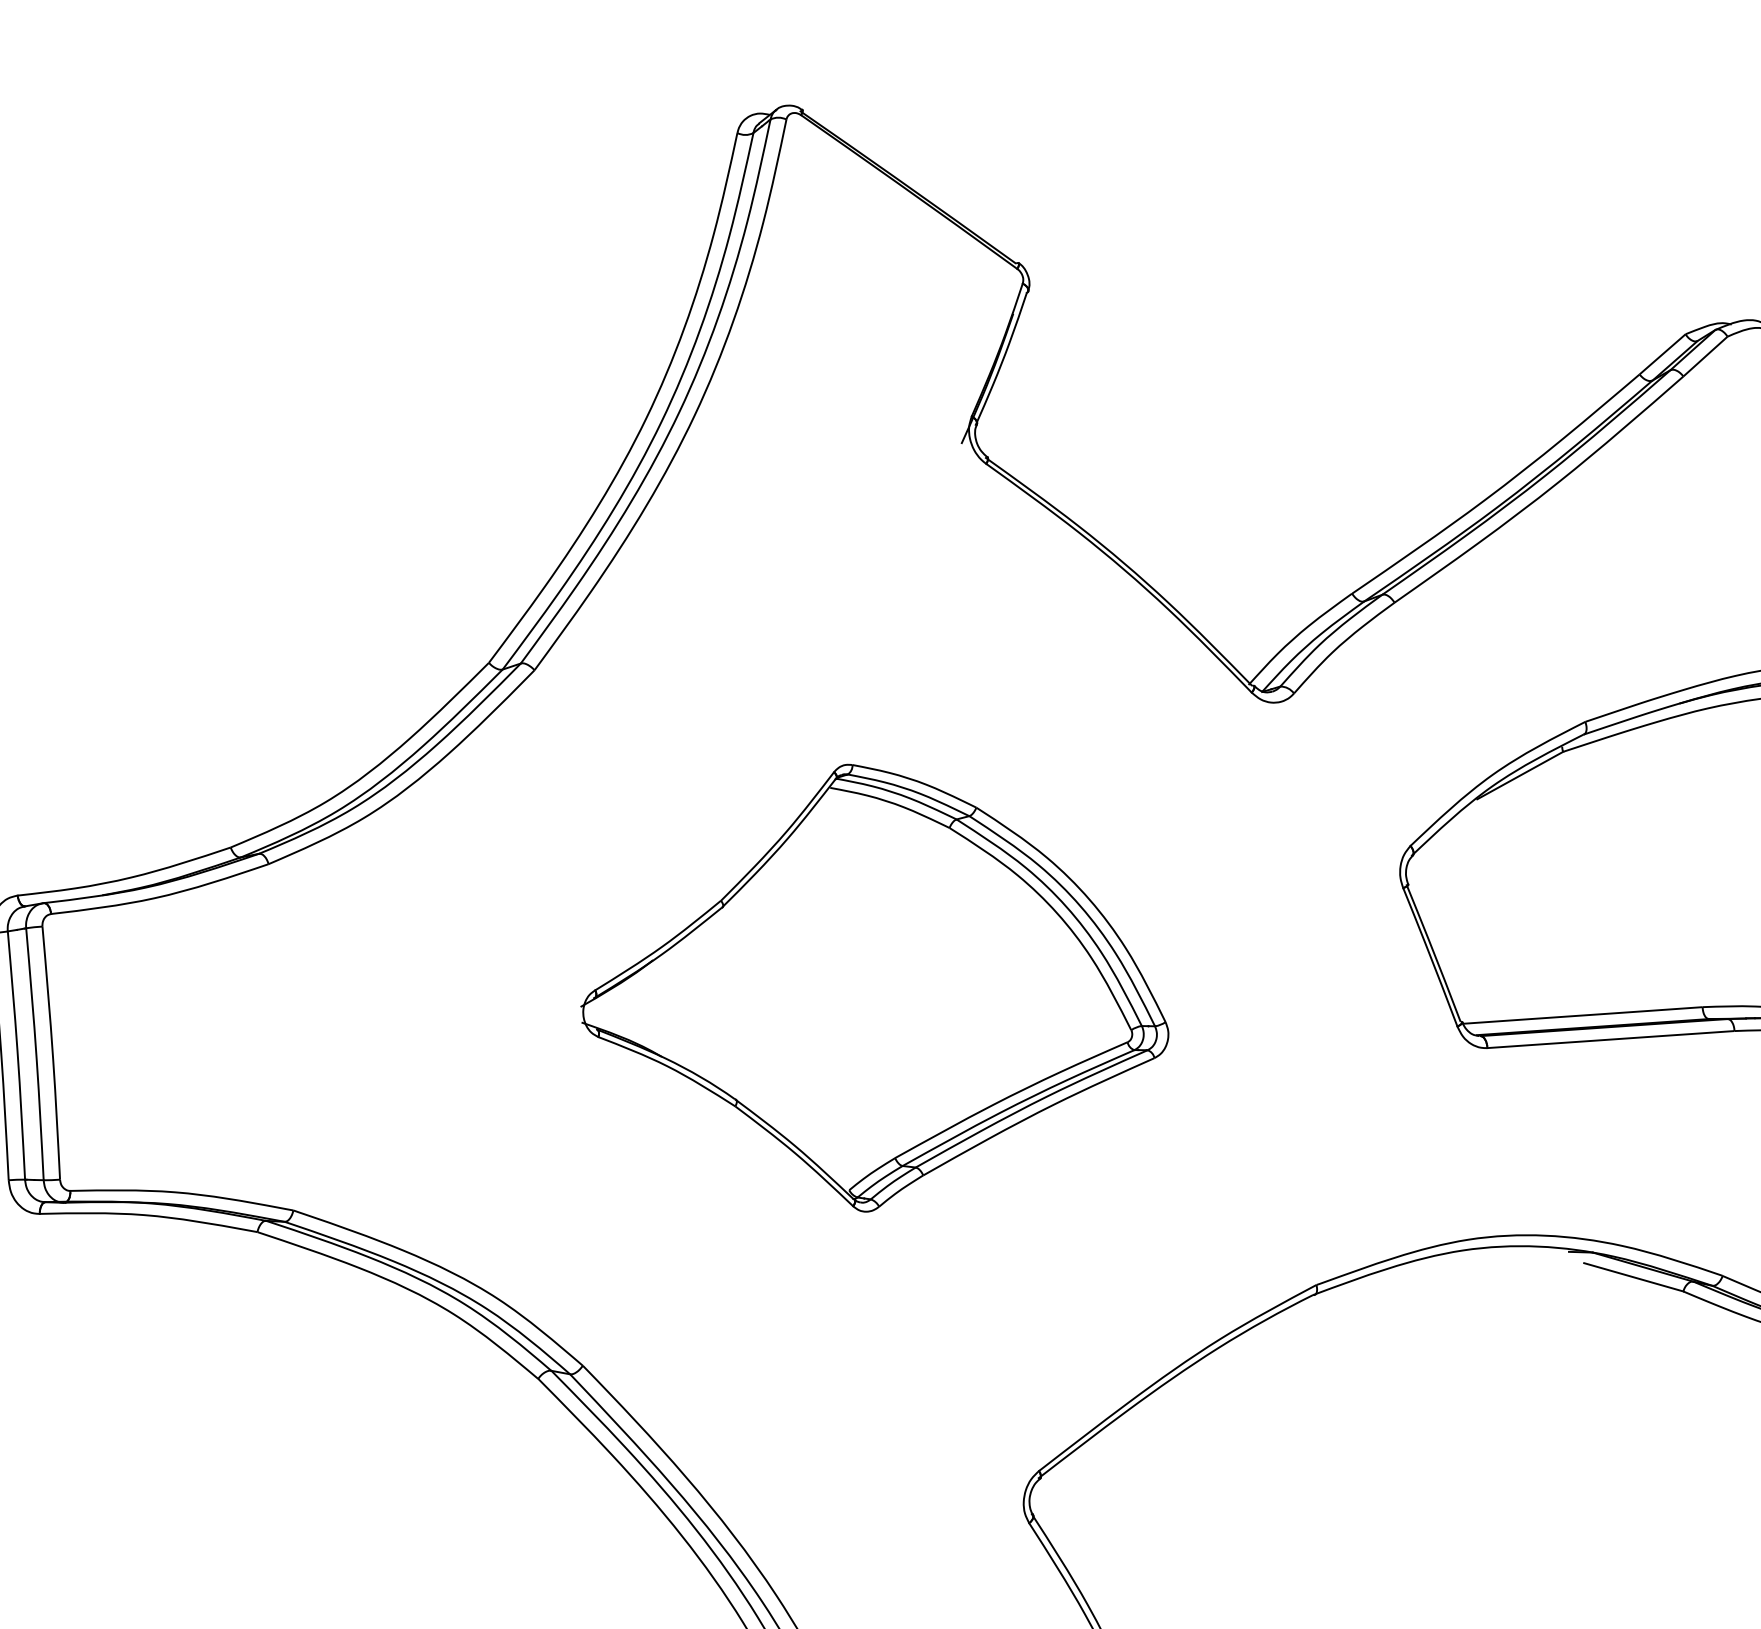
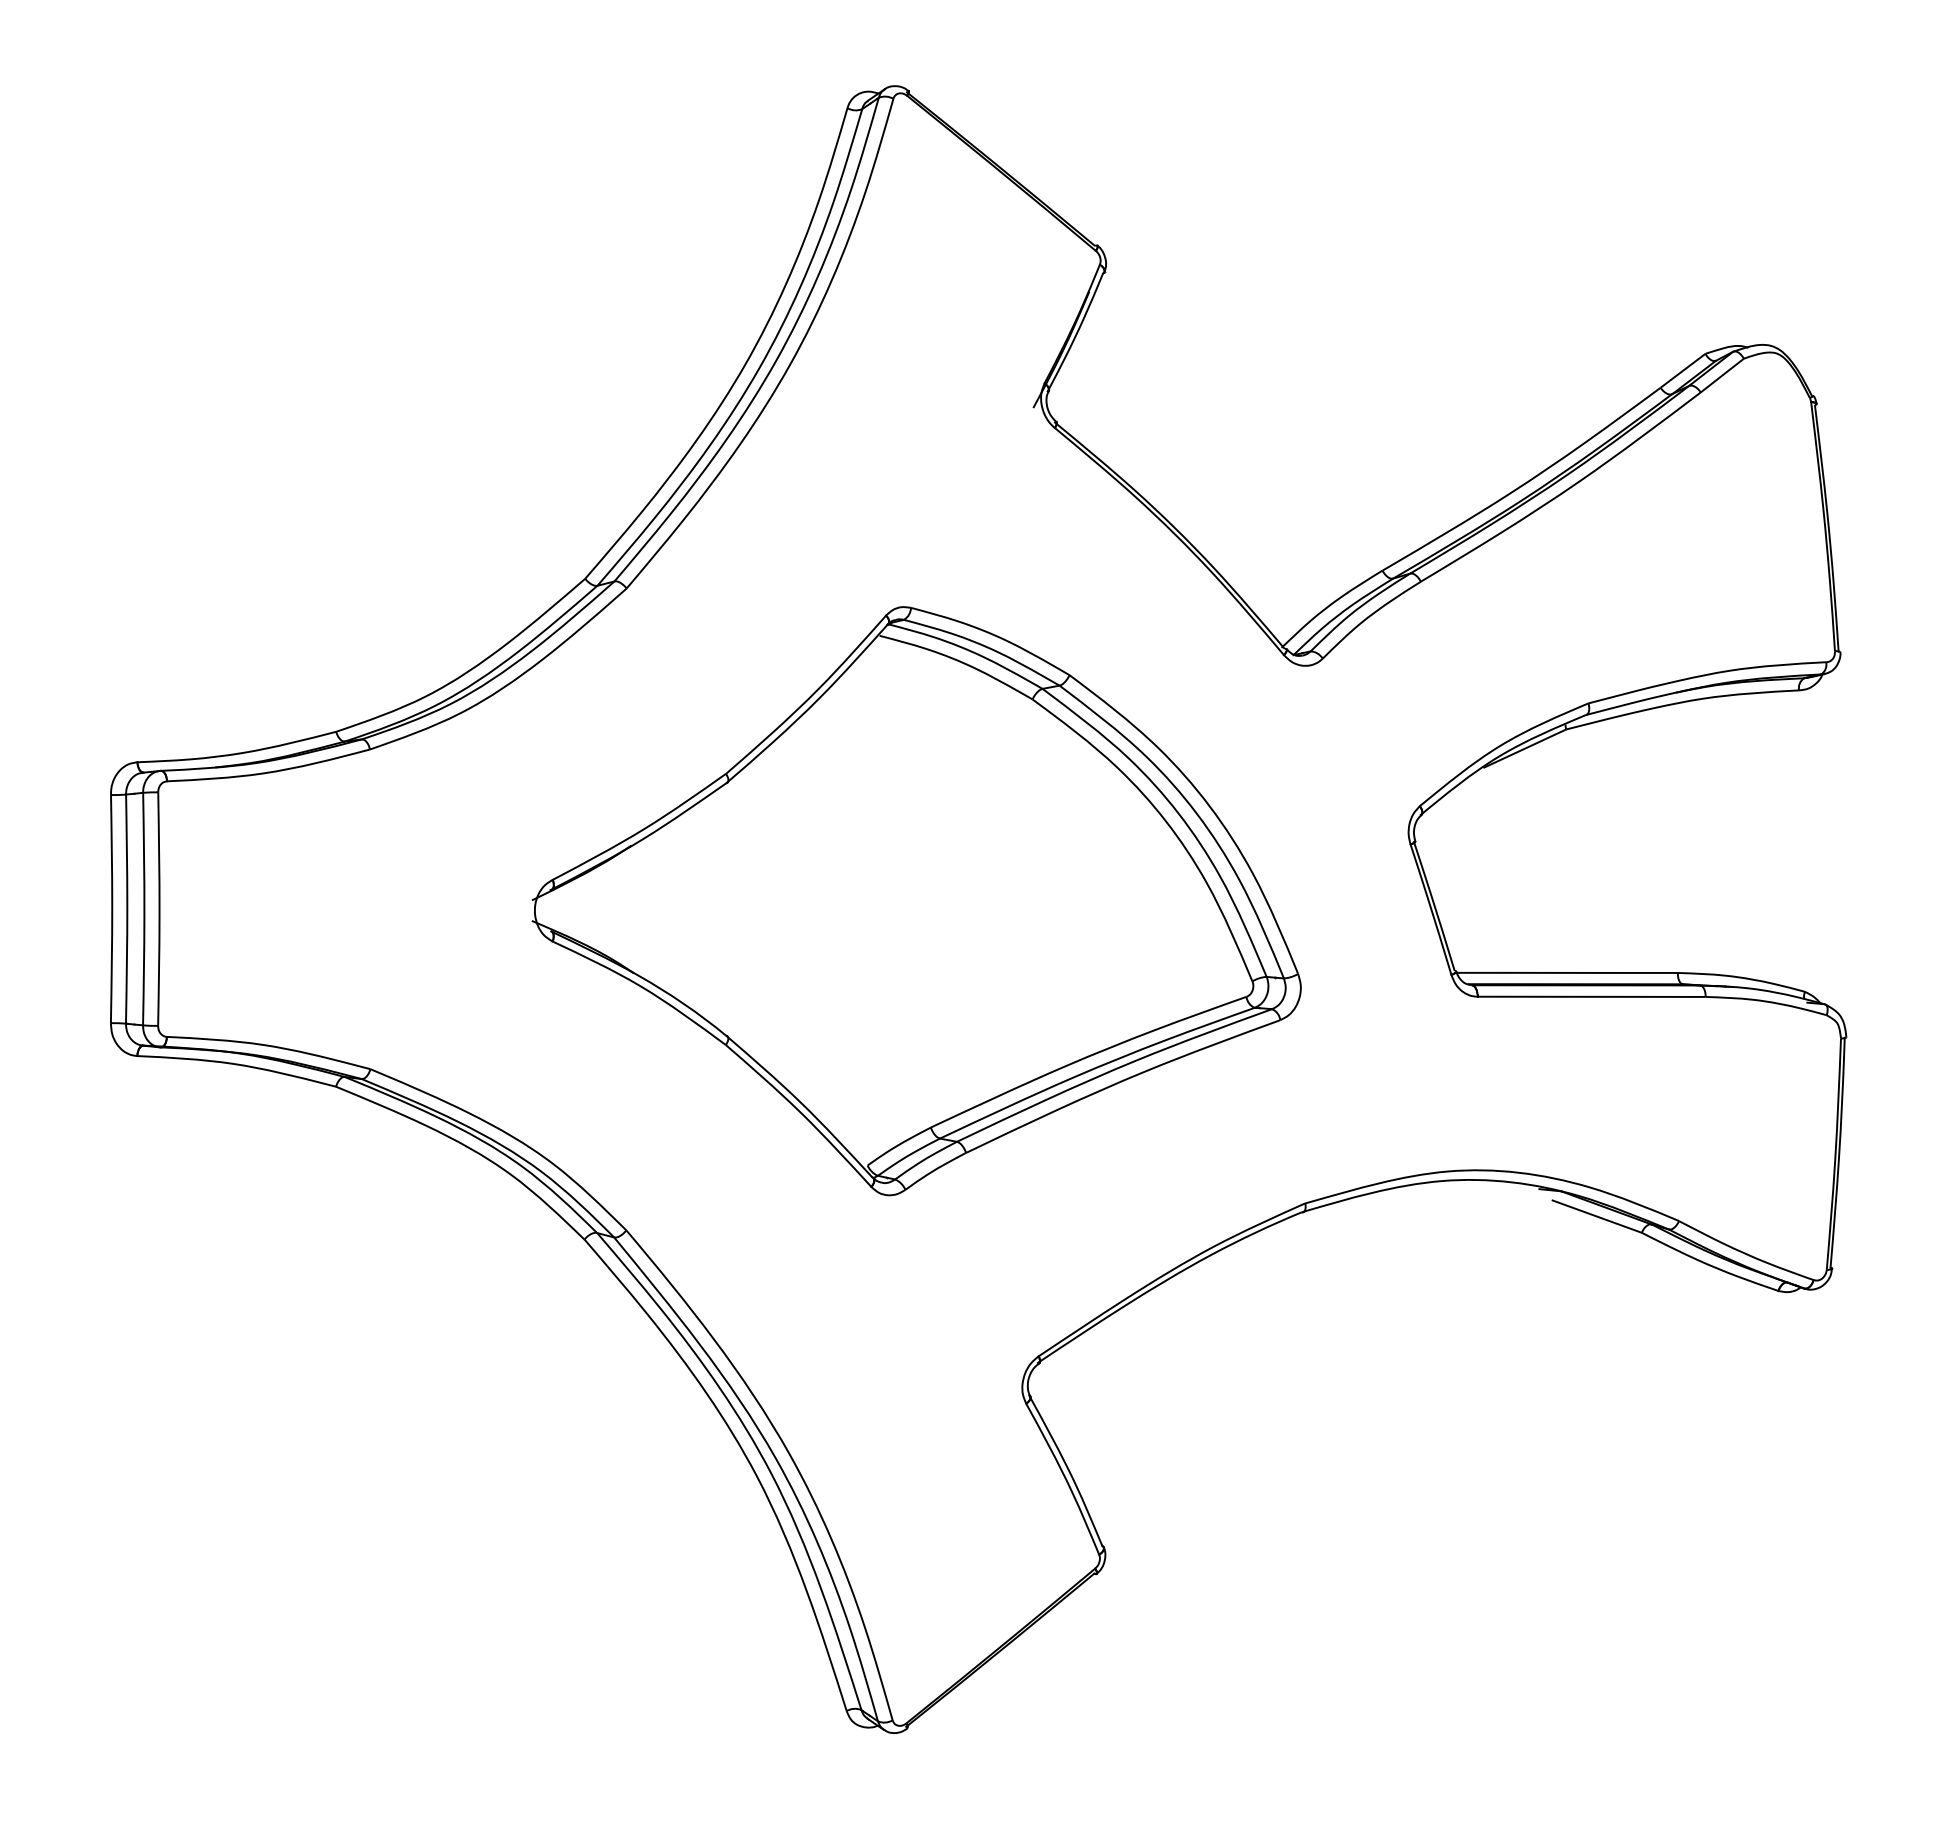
part: (872, 987) -> (916, 901), size x1.43

